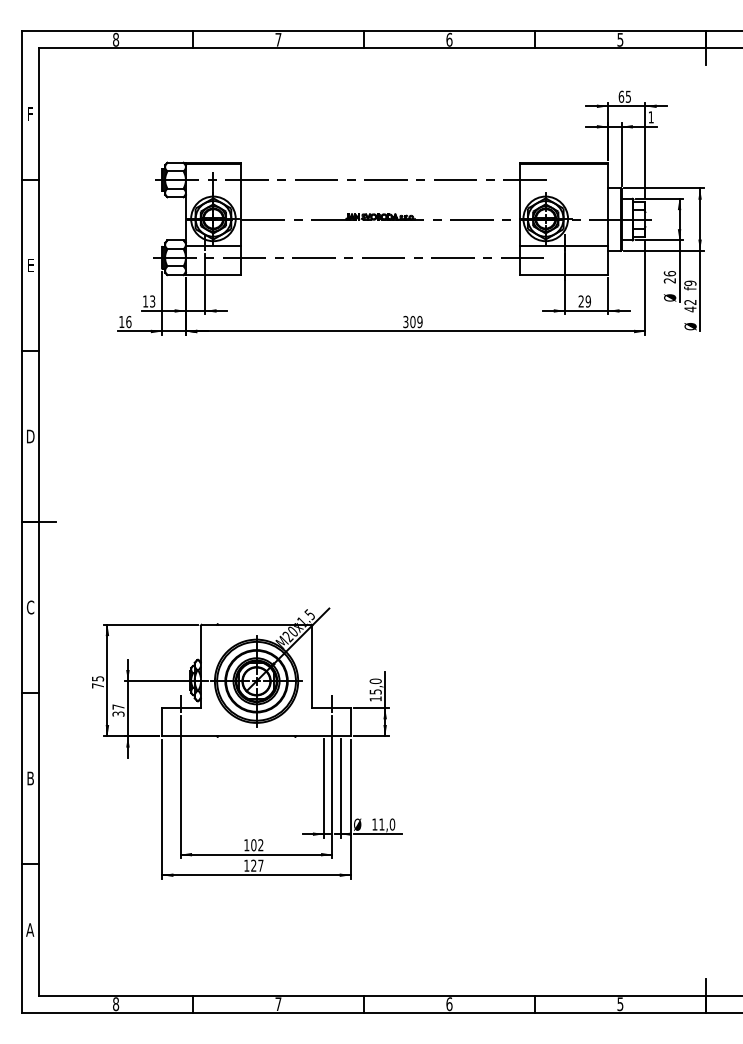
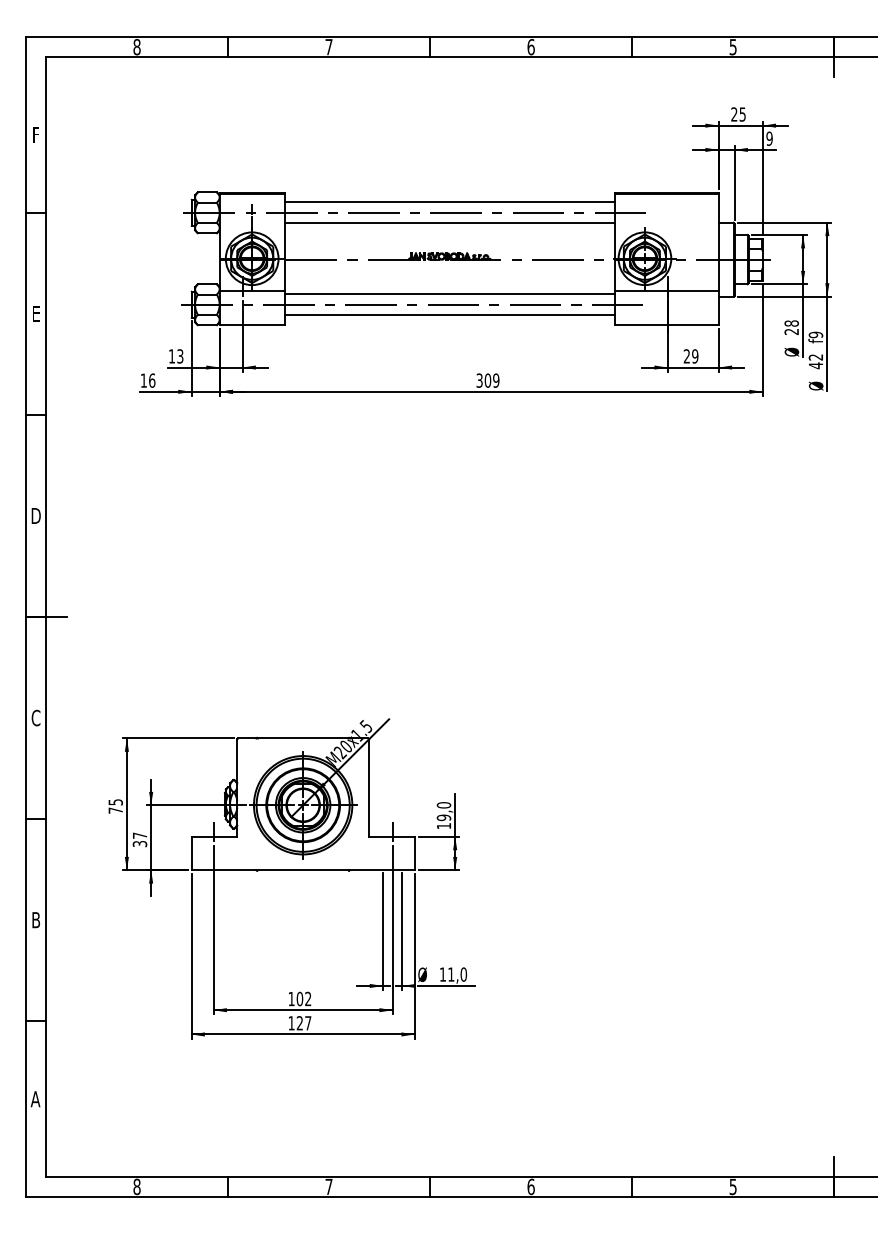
text: (621, 96) -> (734, 114), 65 -> 25
text: (651, 117) -> (769, 138), 1 -> 9
line: (380, 171) -> (449, 202), added
line: (380, 189) -> (449, 223), added
line: (380, 249) -> (449, 294), added
line: (380, 266) -> (449, 315), added
text: (669, 273) -> (791, 323), 26 -> 28
text: (375, 691) -> (443, 817), 15,0 -> 19,0

